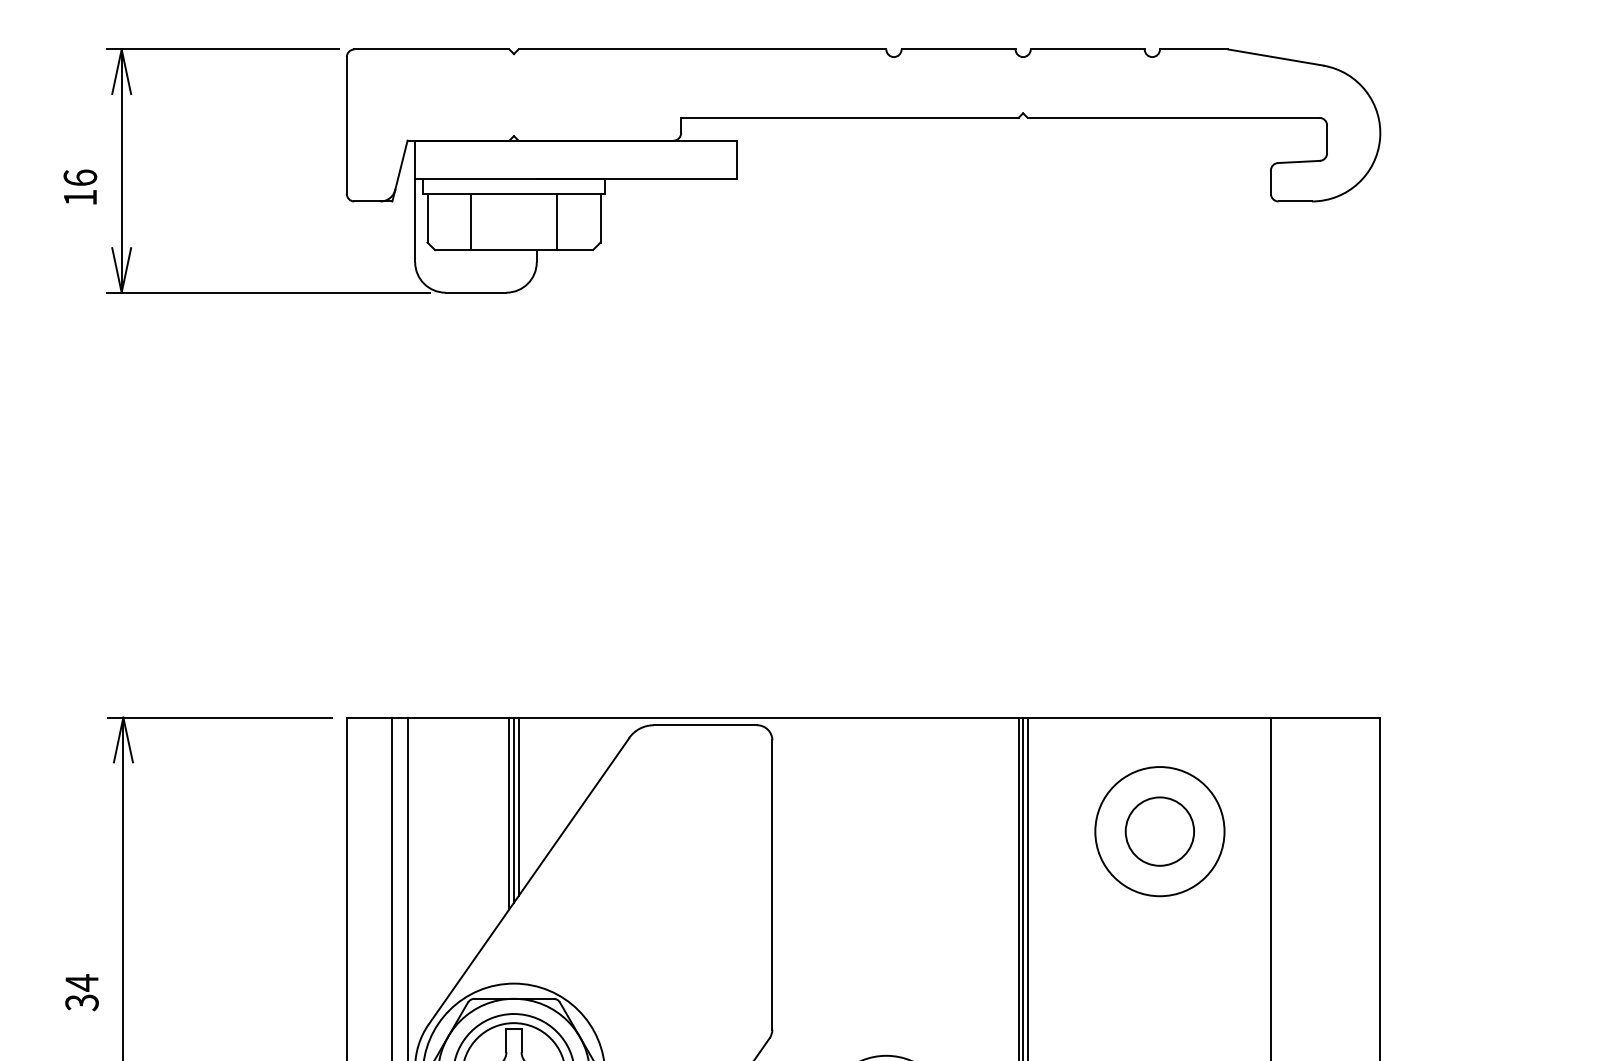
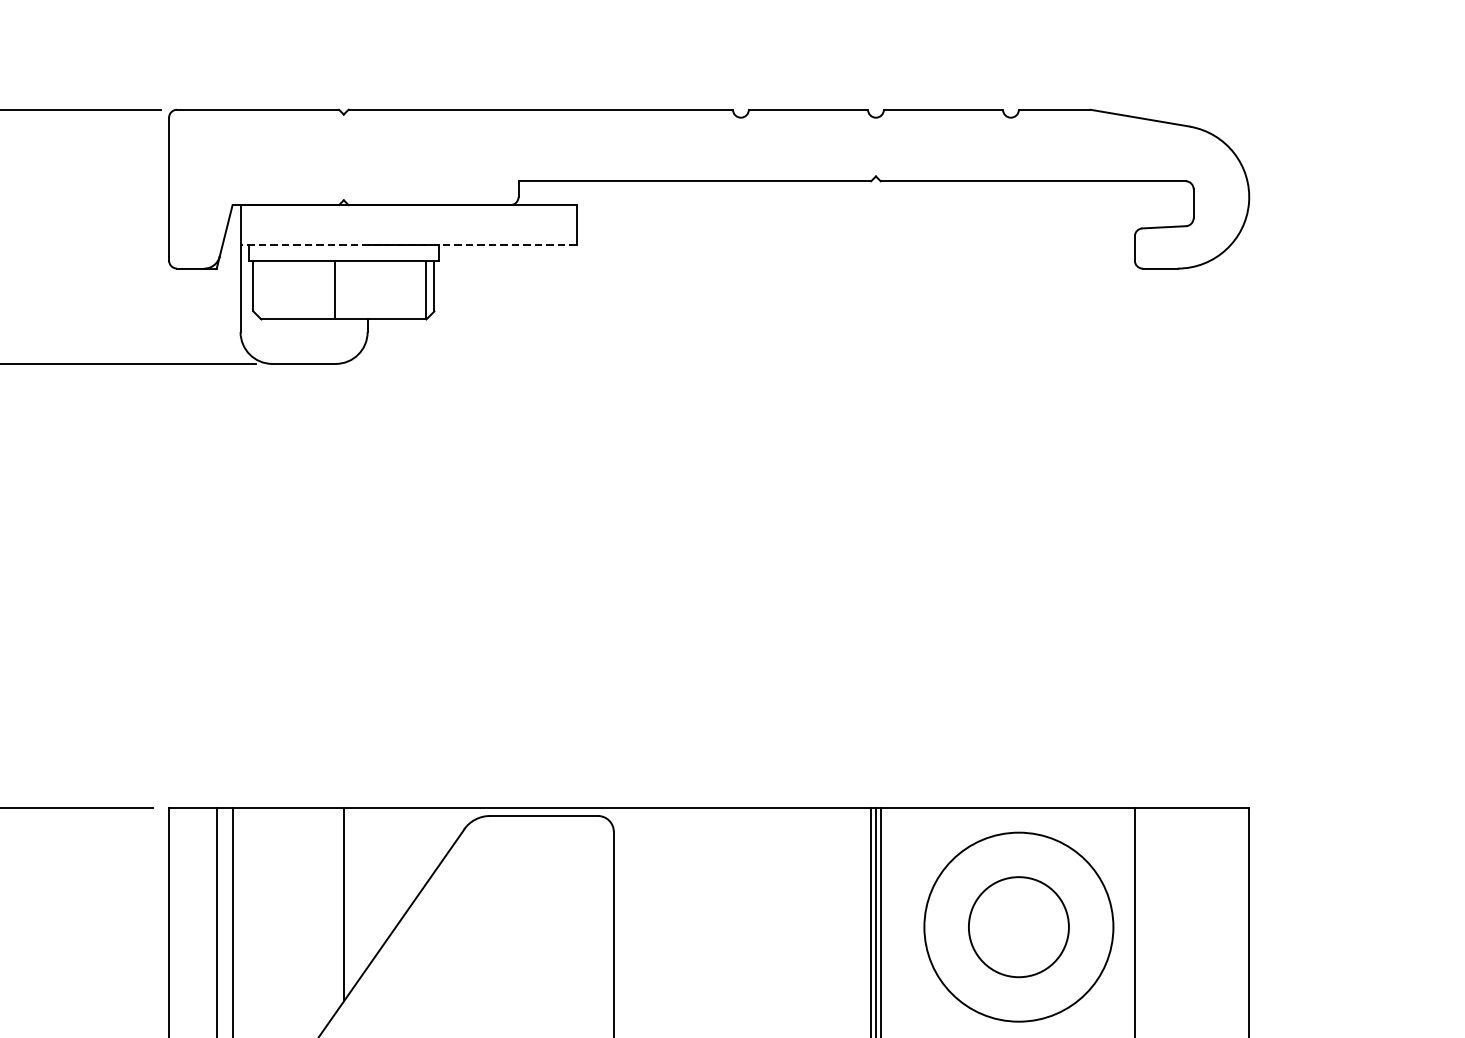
line: (575, 178) -> (408, 244), solid -> dashed
line: (470, 221) -> (334, 289), moved
line: (557, 221) -> (425, 289), moved
line: (518, 806) -> (348, 900), removed
line: (509, 813) -> (339, 908), removed
circle: (1159, 831) -> (1018, 927), size x1.4
circle: (1159, 831) -> (1018, 927), size x1.4

